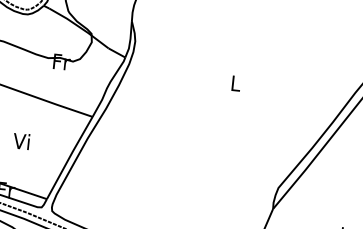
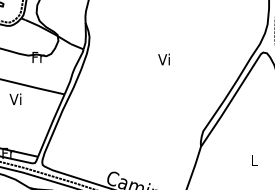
text: (234, 83) -> (163, 59), L -> Vi
text: (21, 140) -> (15, 98), moved

